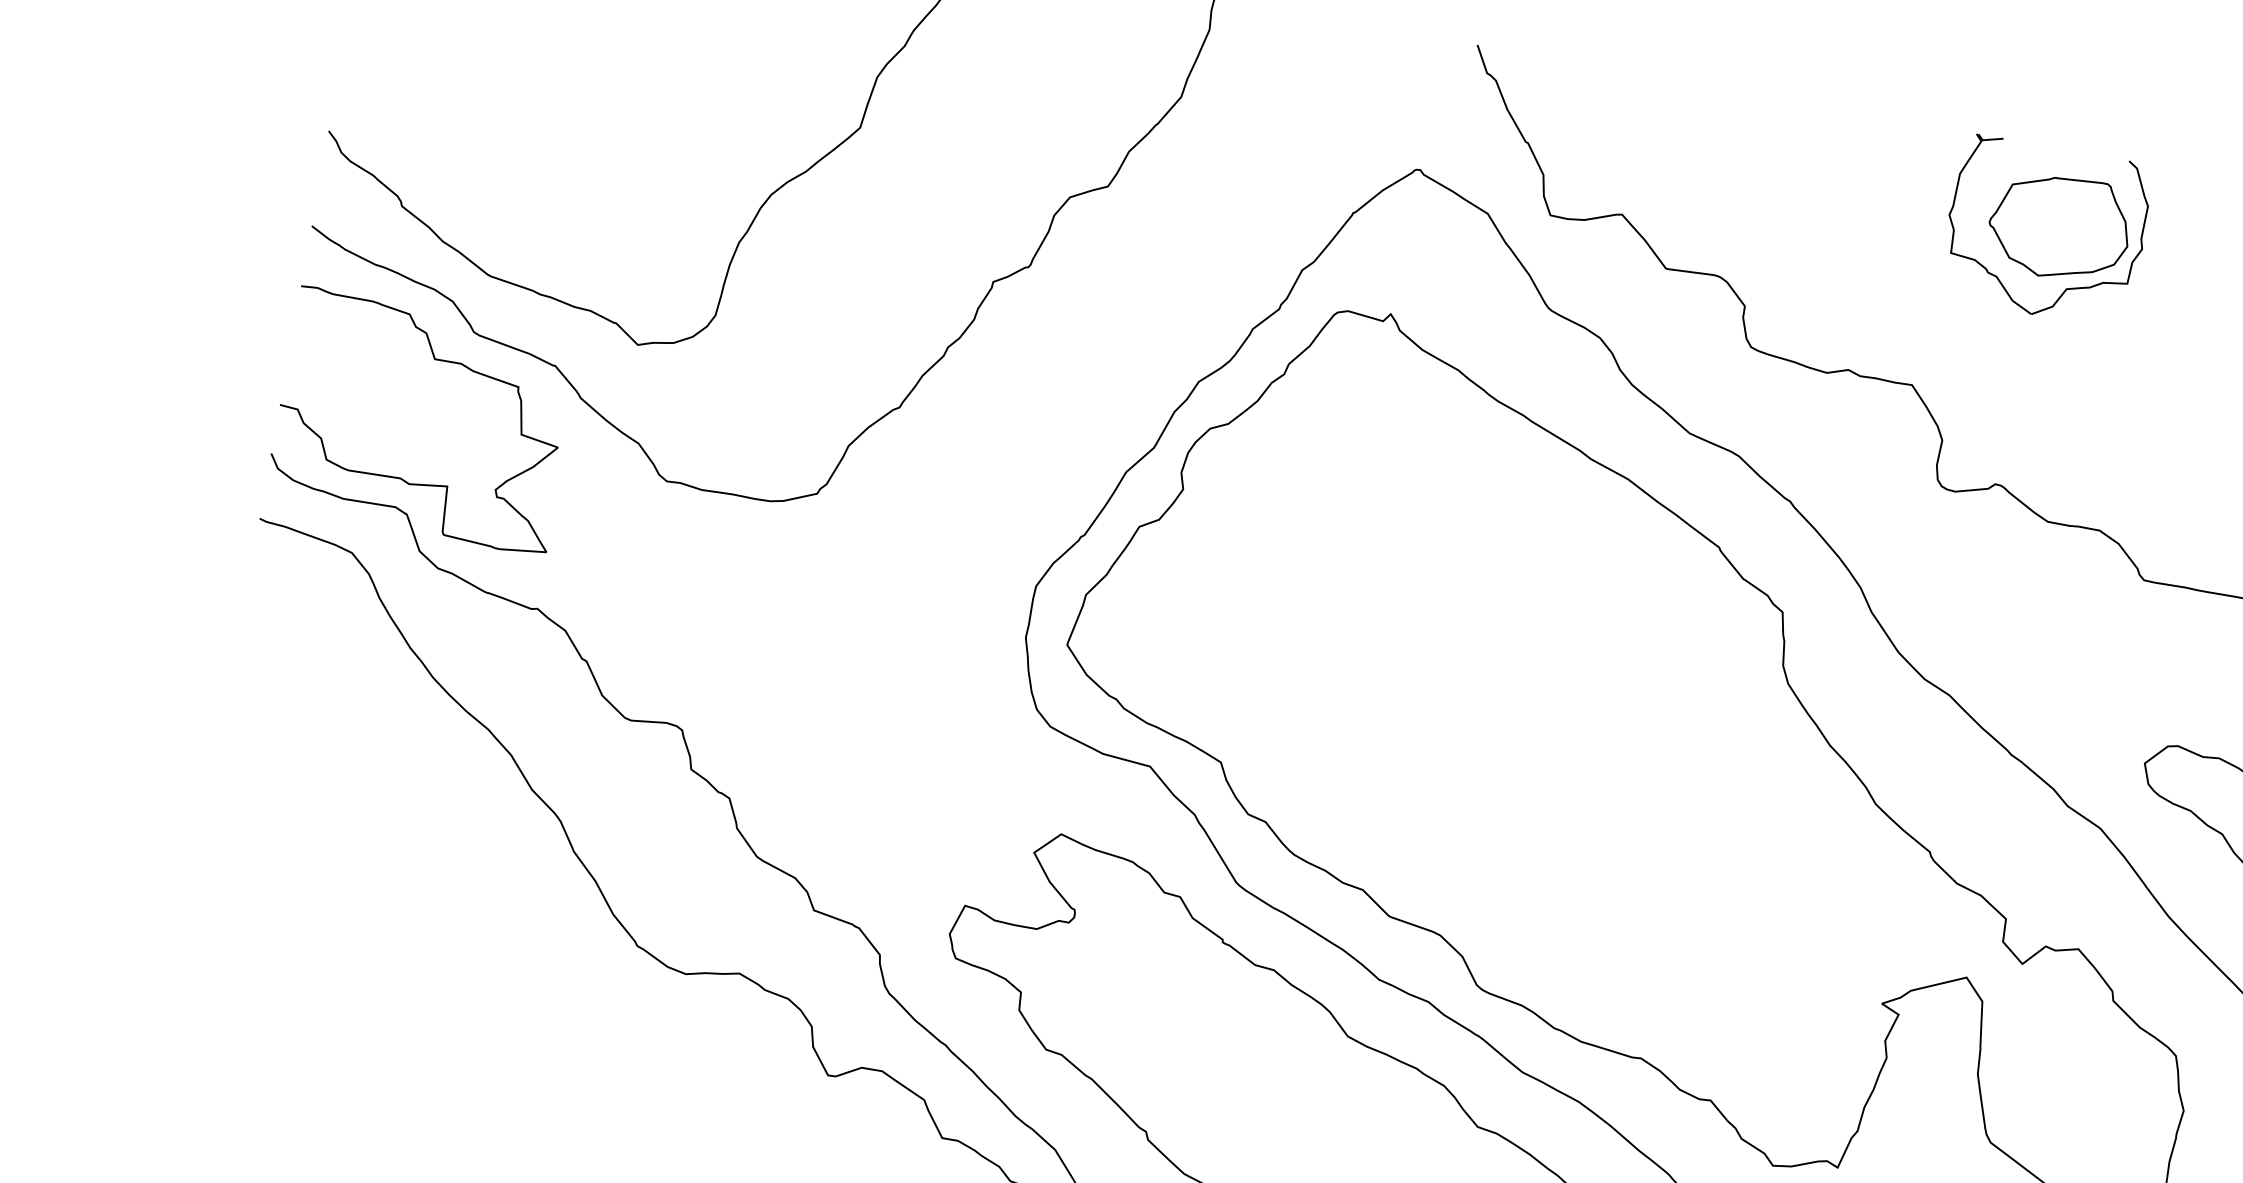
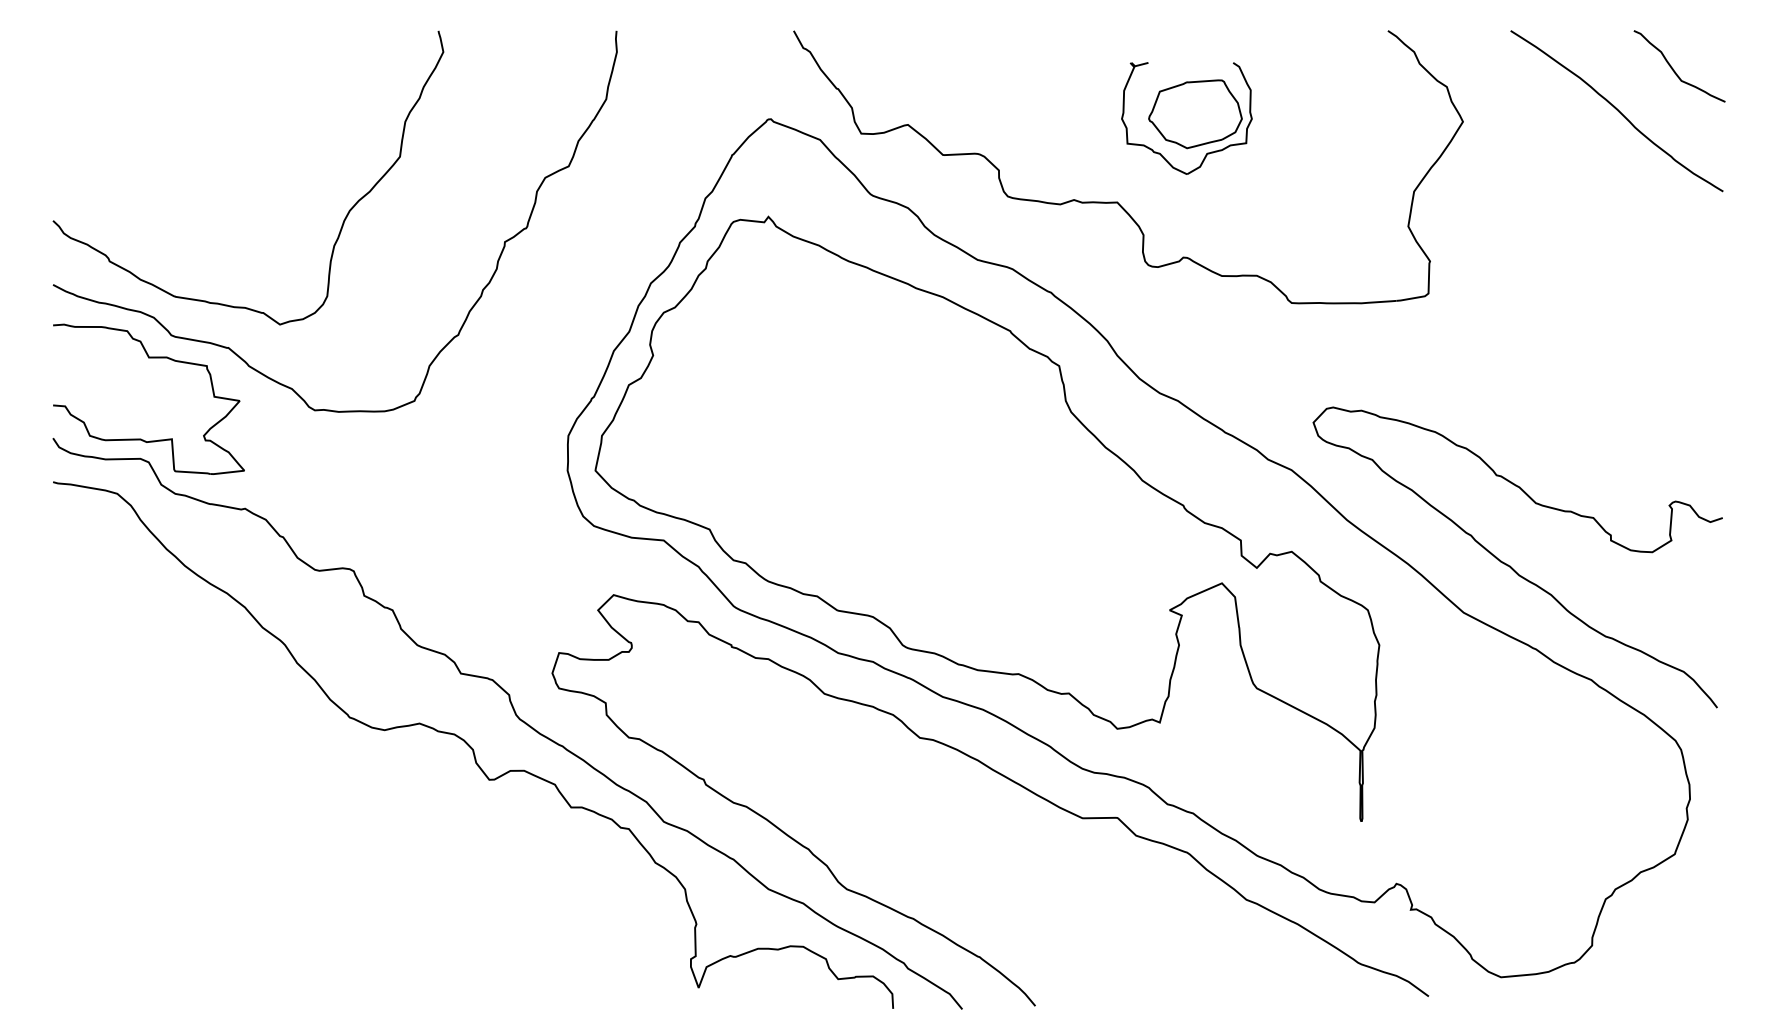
part: (2045, 231) -> (1186, 118), moved

